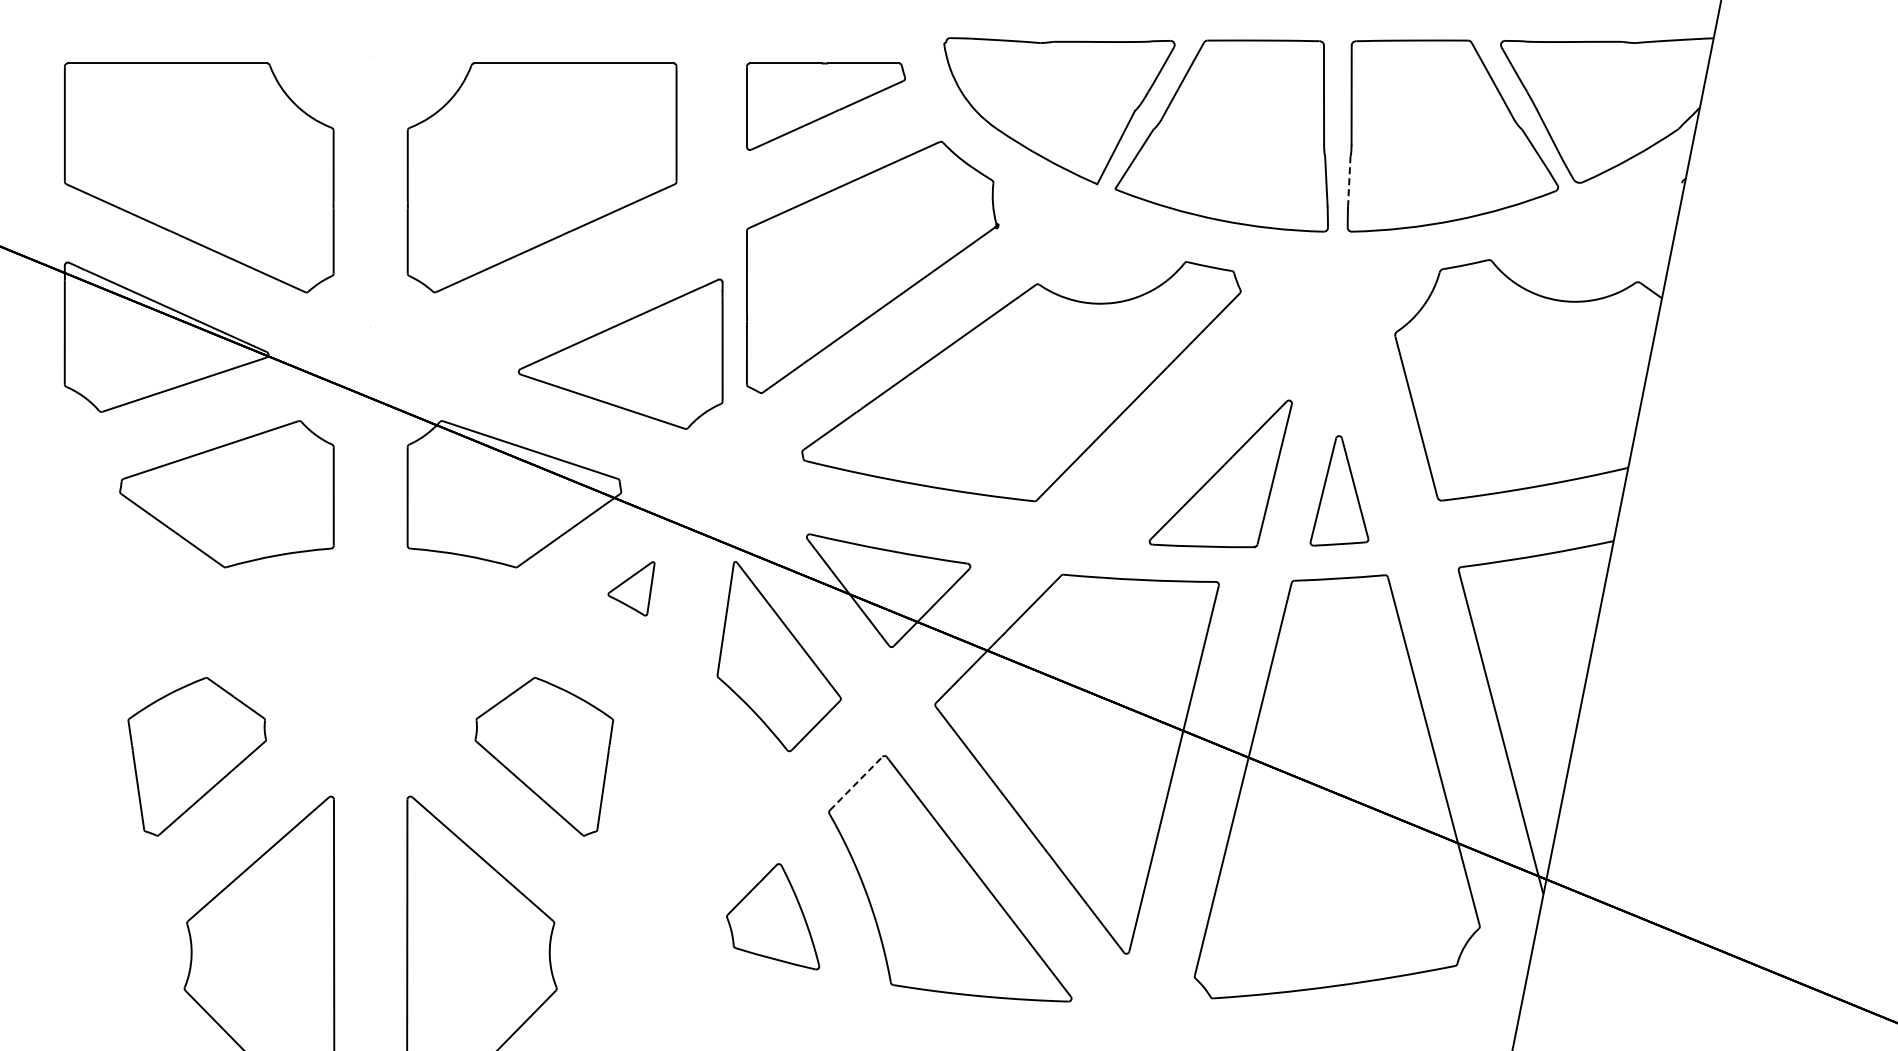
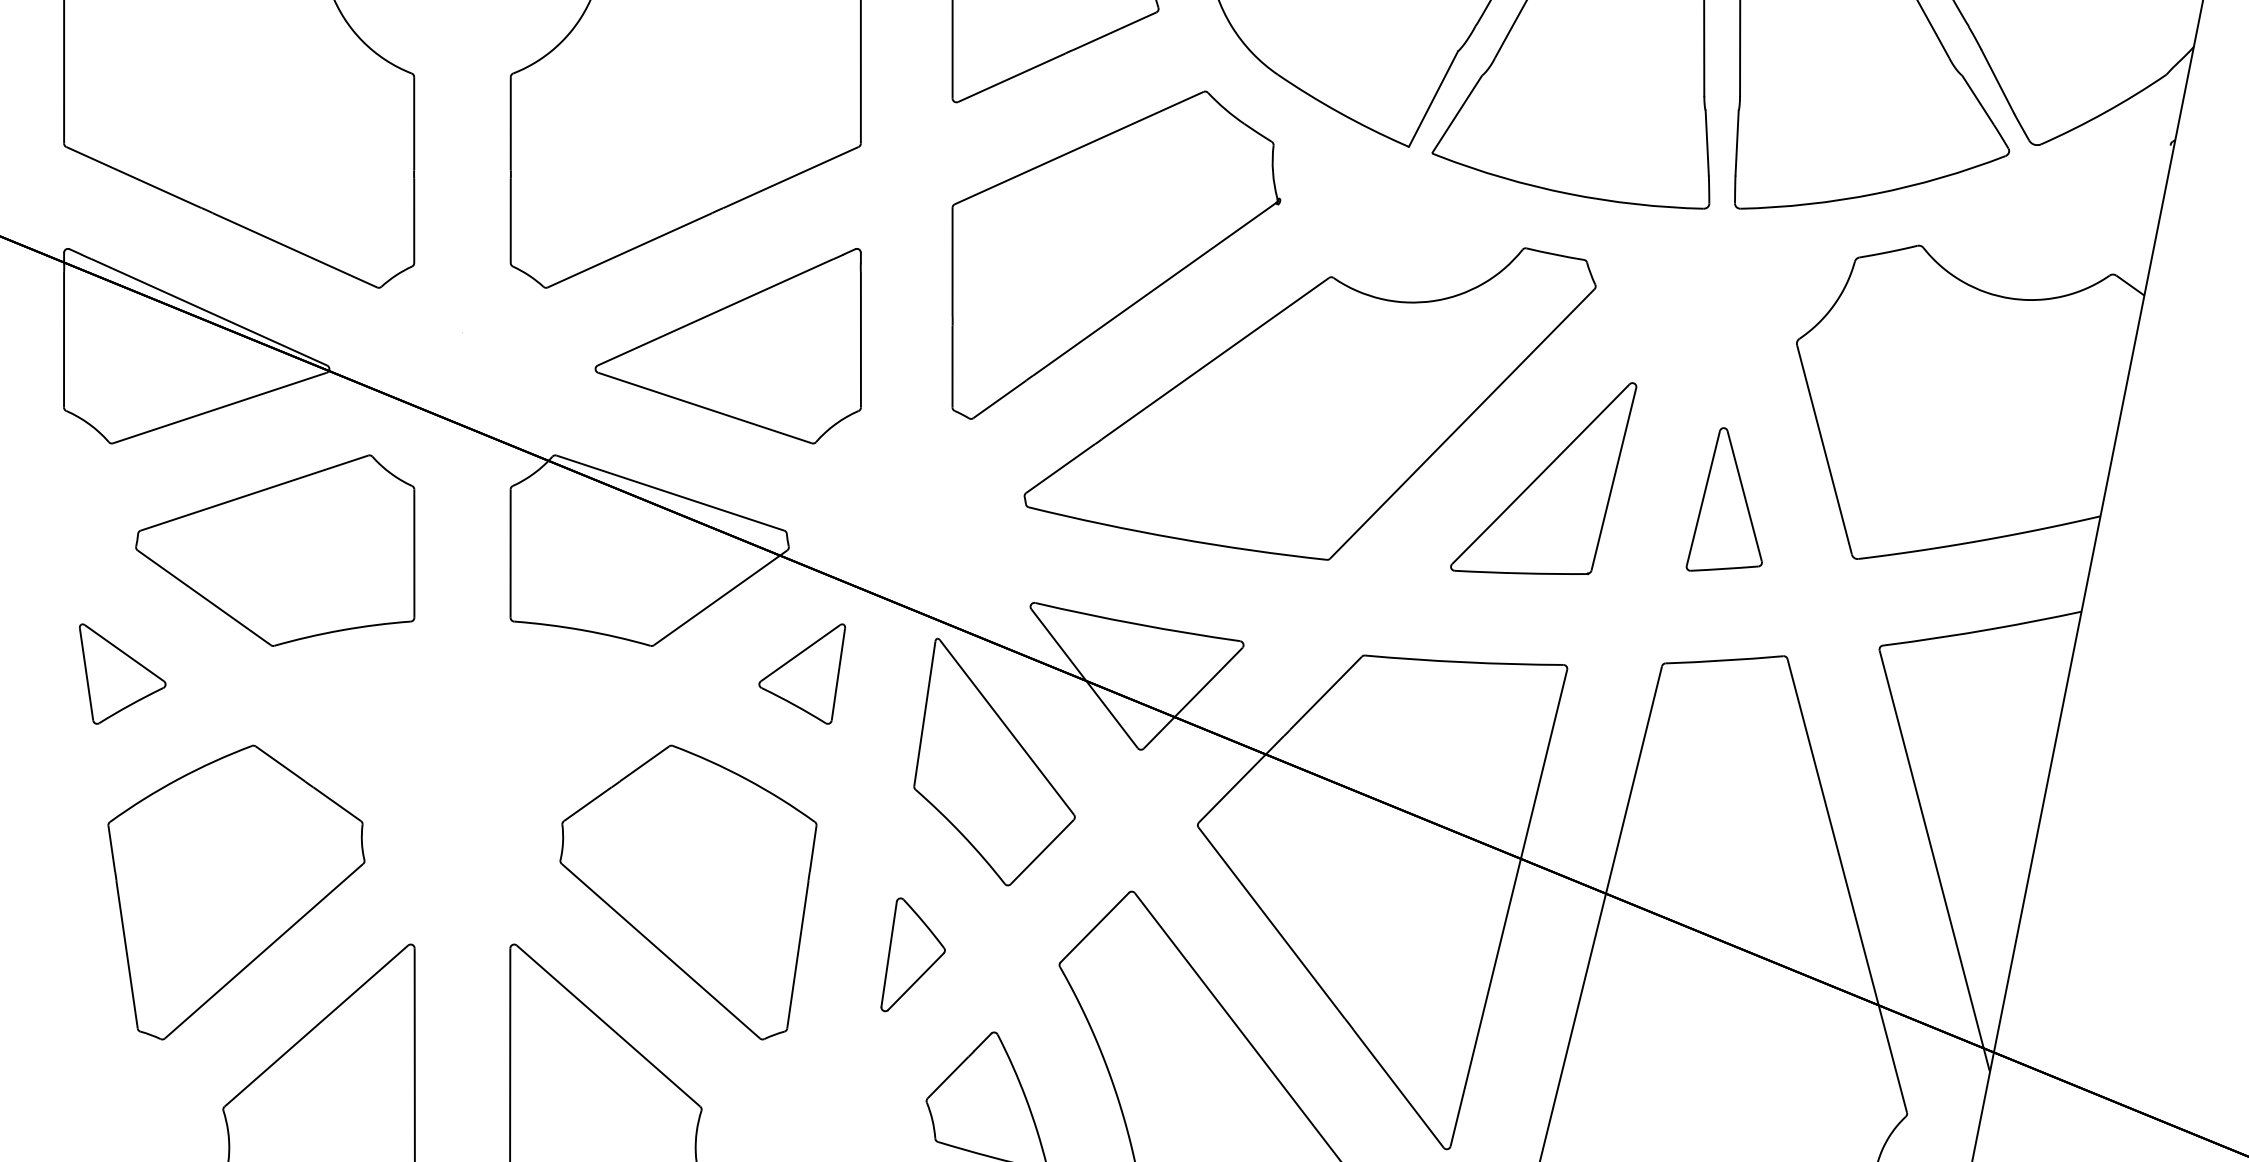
line: (1349, 181) -> (1737, 143), dashed -> solid
part: (620, 353) -> (727, 345), moved
part: (1220, 473) -> (1543, 478), moved
part: (1339, 490) -> (1724, 498), moved
part: (109, 588) -> (122, 673), added
part: (631, 588) -> (802, 673), size x1.43
part: (197, 756) -> (236, 892), size x1.43
part: (544, 756) -> (688, 892), size x1.43
line: (856, 783) -> (1095, 927), dashed -> solid
part: (716, 804) -> (912, 954), added

